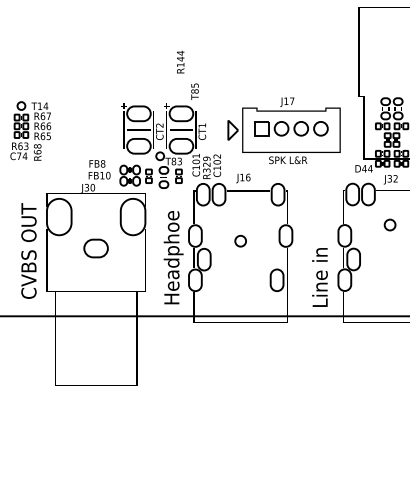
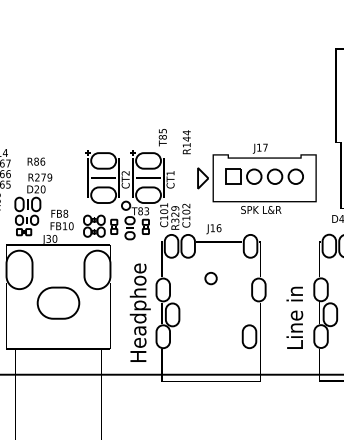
text: (180, 61) -> (186, 141), moved
part: (72, 147) -> (33, 196), added
circle: (240, 240) -> (210, 277), moved
part: (95, 248) -> (57, 303), size x1.67
text: (319, 277) -> (294, 317), moved

